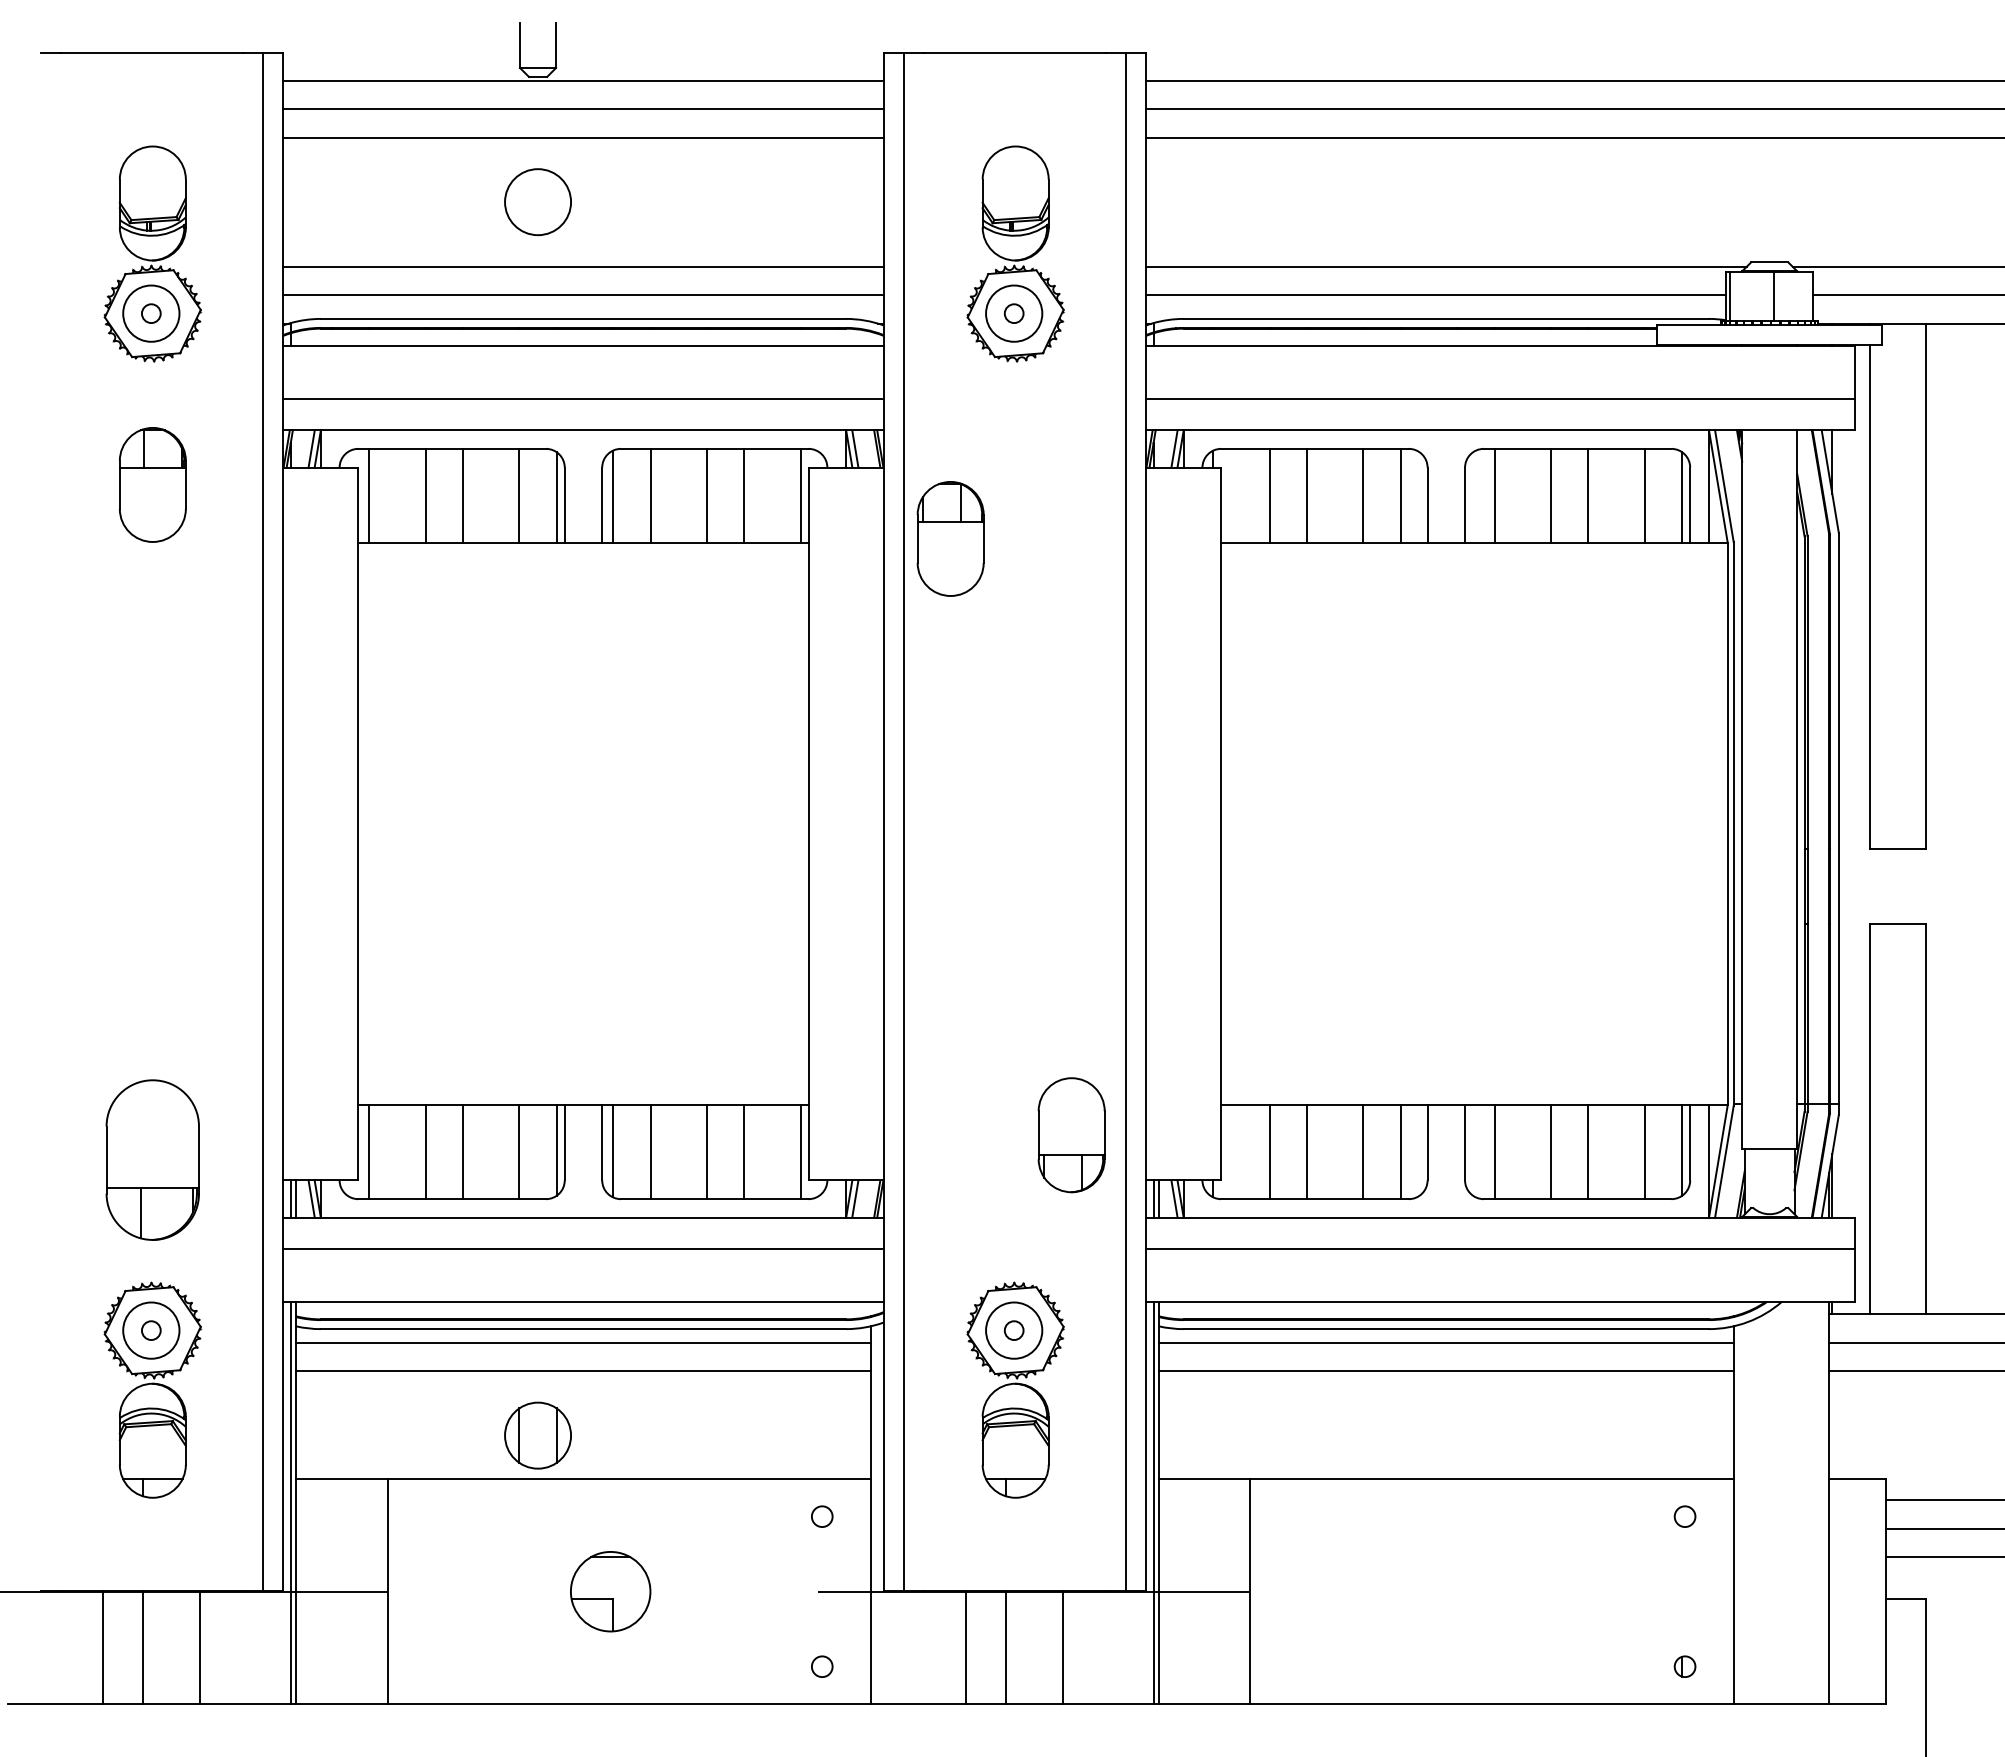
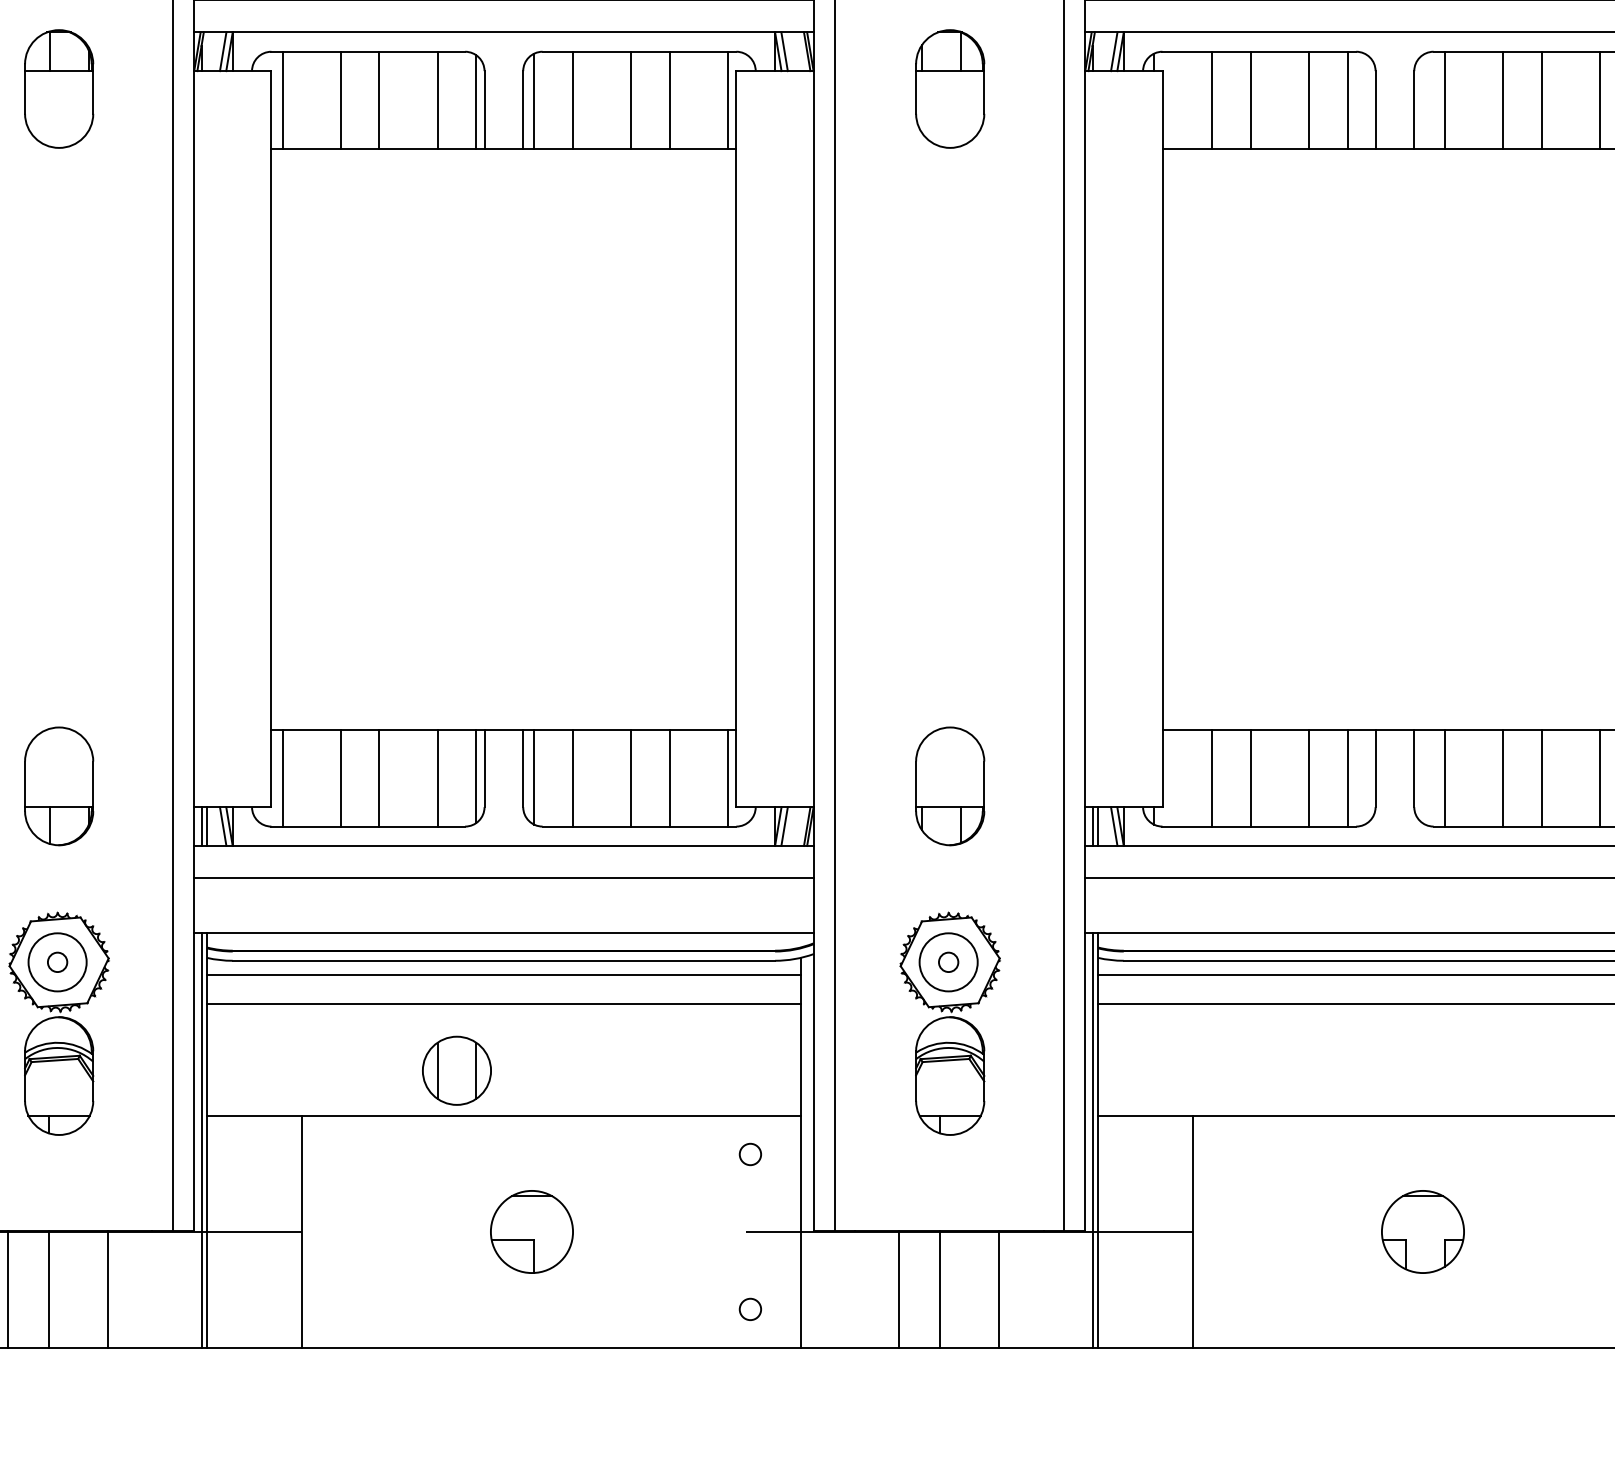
part: (950, 538) -> (950, 88), moved
part: (1071, 1135) -> (950, 786), moved
part: (152, 1160) -> (58, 786), size x0.71
part: (1473, 1591) -> (1422, 1231), added

